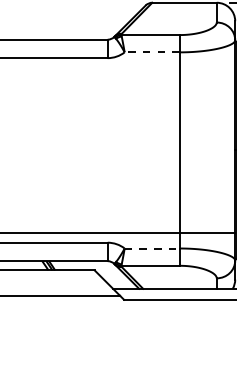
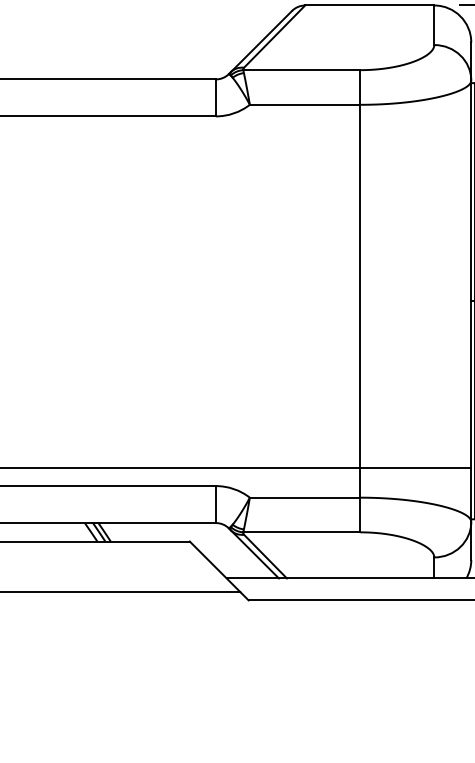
line: (152, 52) -> (305, 105), dashed -> solid
line: (152, 248) -> (305, 497), dashed -> solid

